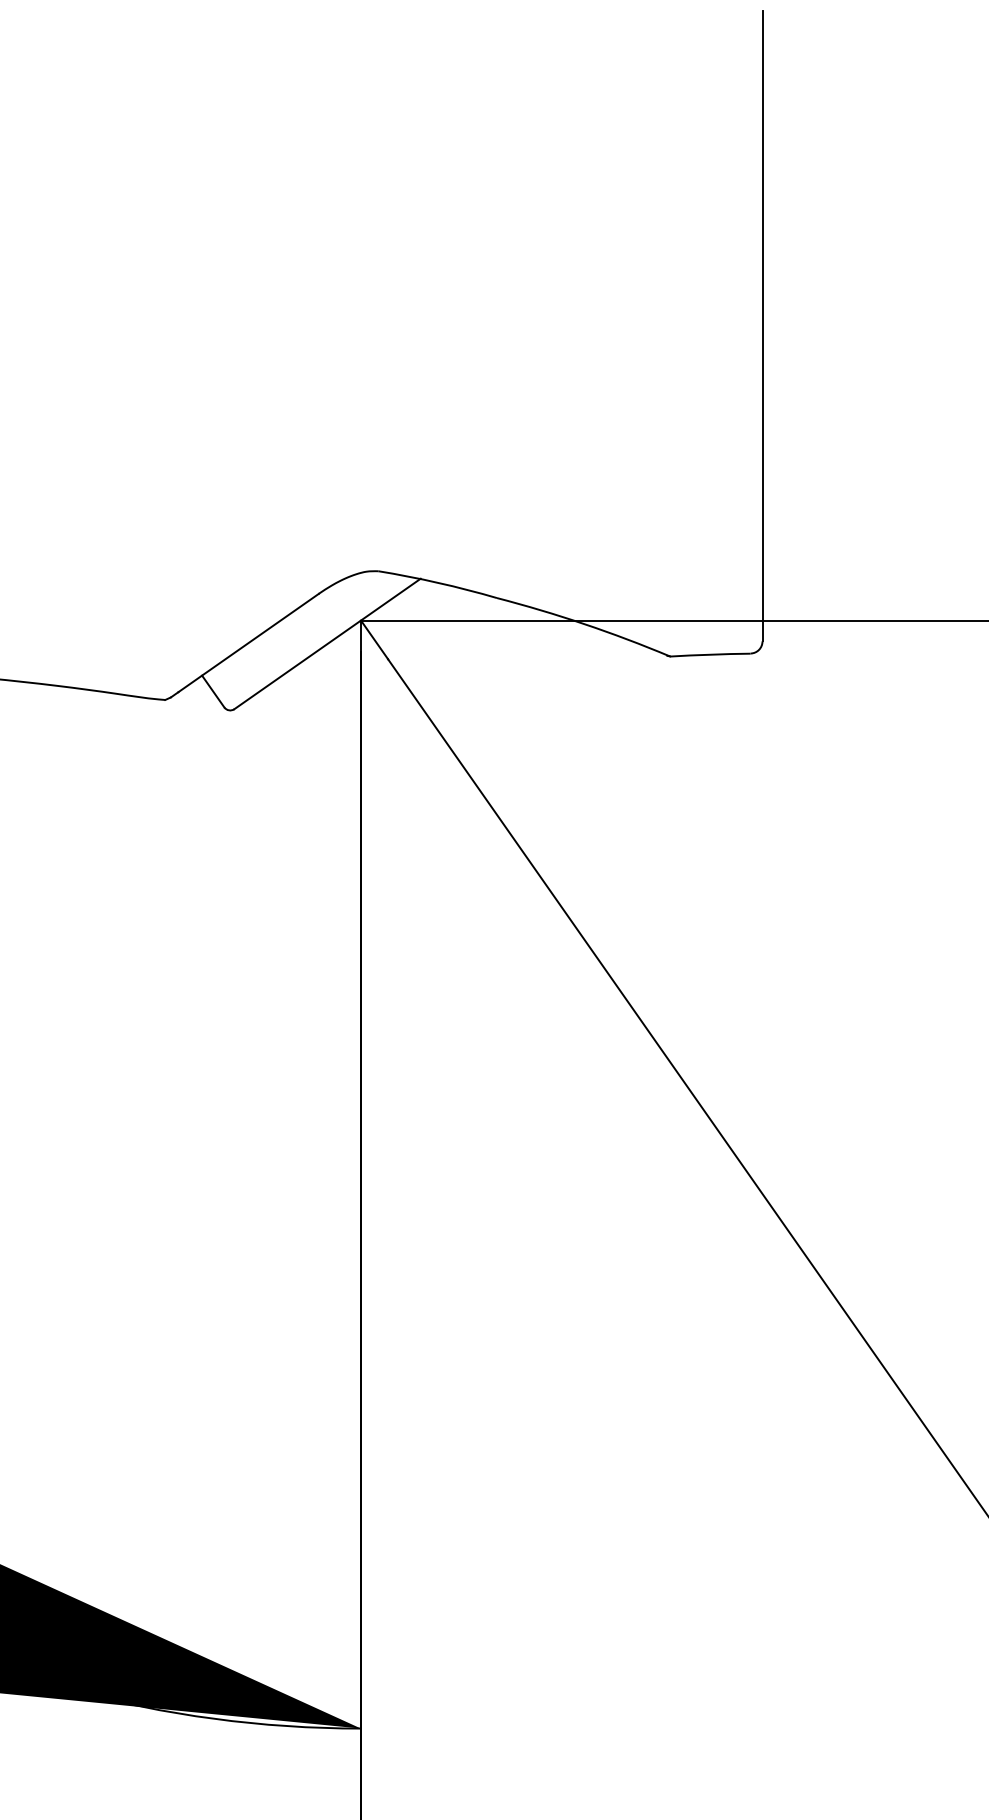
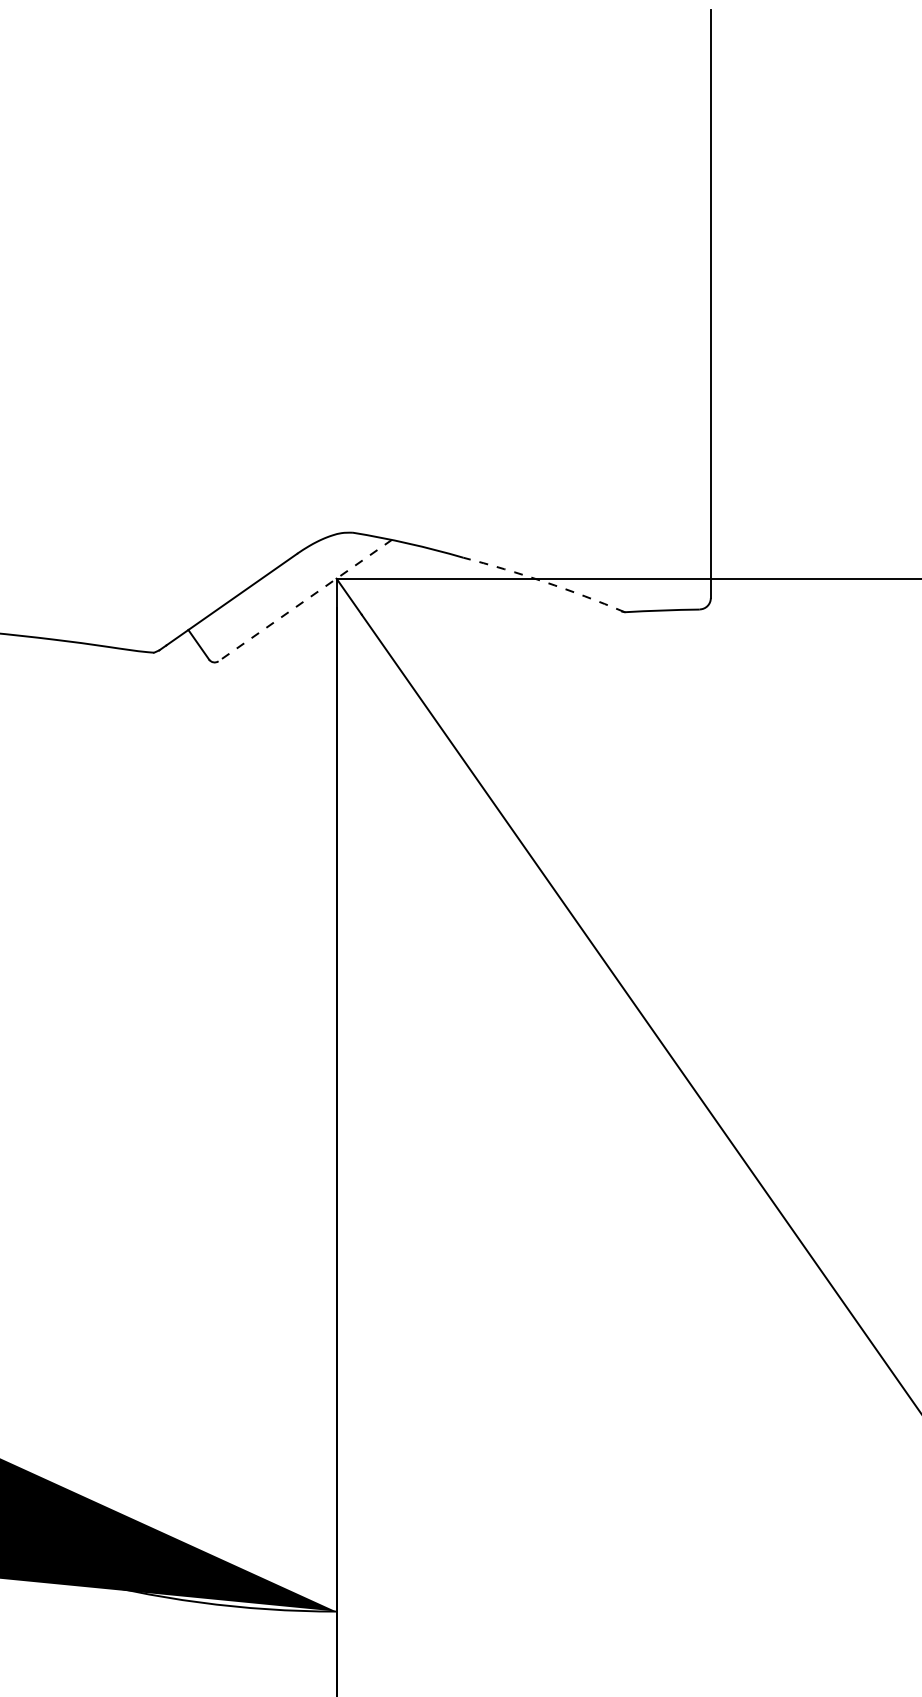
arc: (584, 624) -> (544, 582), solid -> dashed
line: (327, 643) -> (305, 600), solid -> dashed

